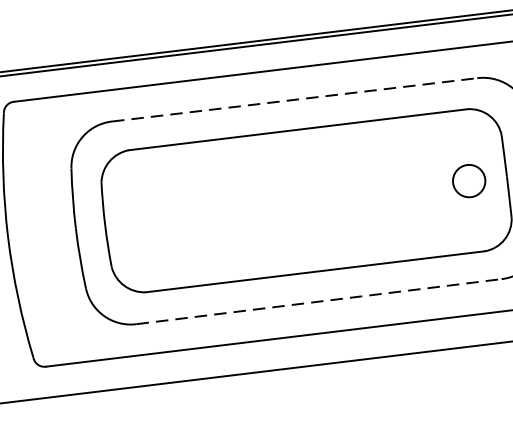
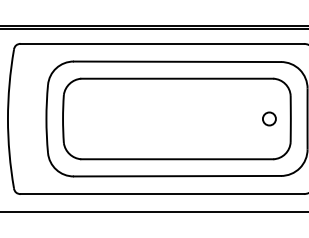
line: (294, 99) -> (177, 61), dashed -> solid
circle: (469, 180) -> (269, 118), size x0.71
line: (319, 302) -> (177, 176), dashed -> solid

